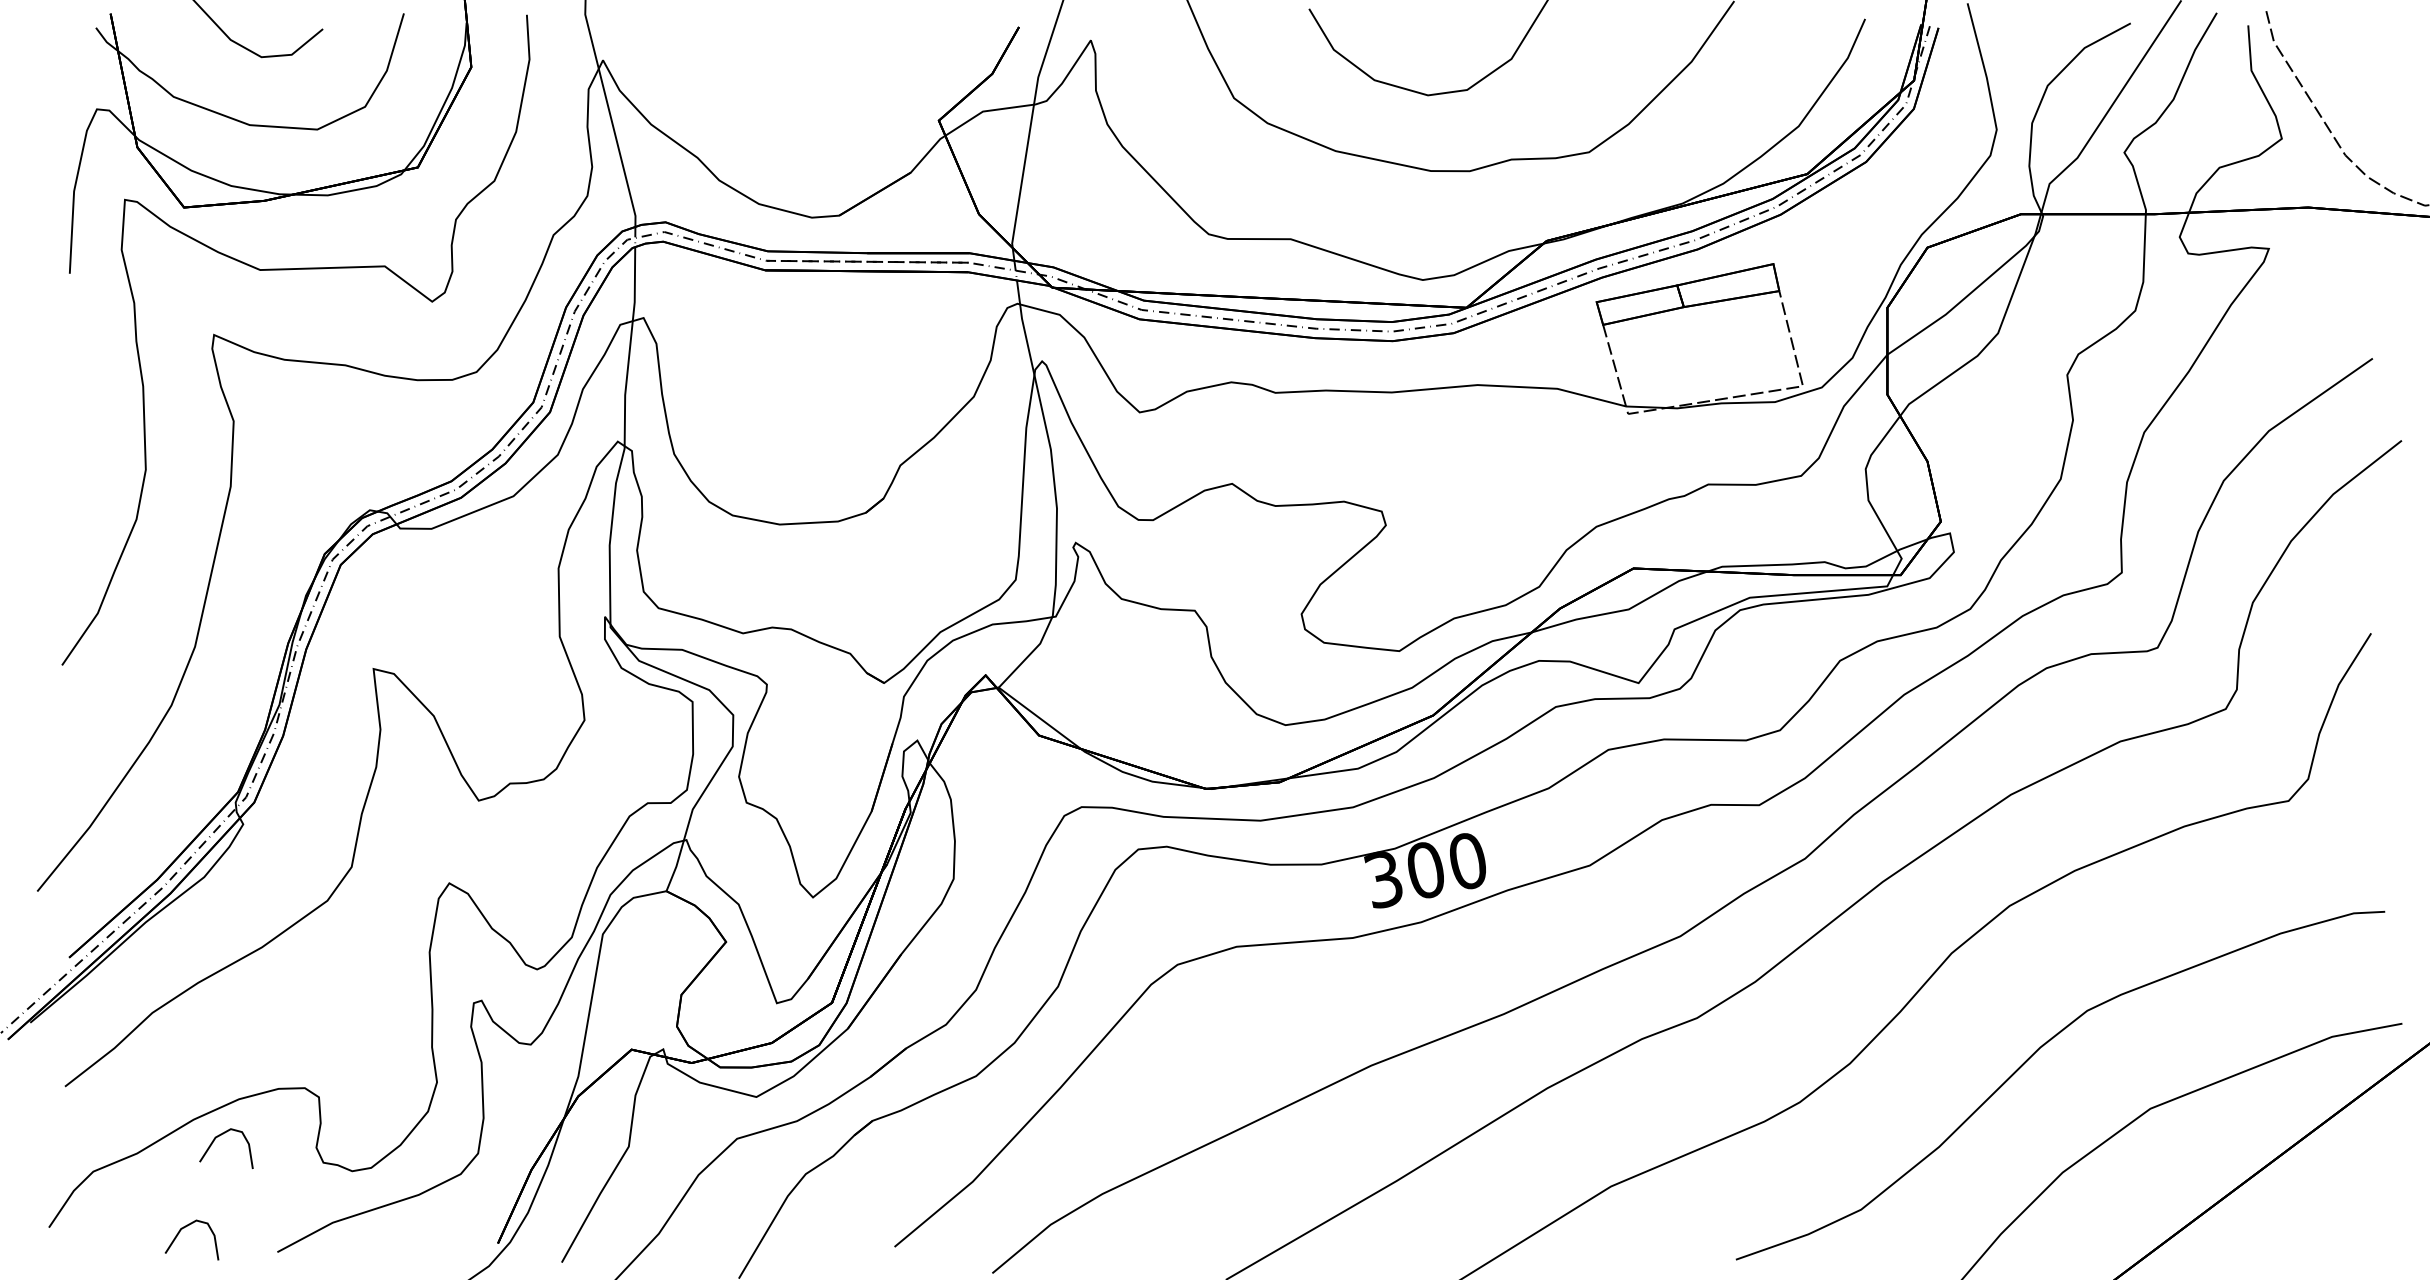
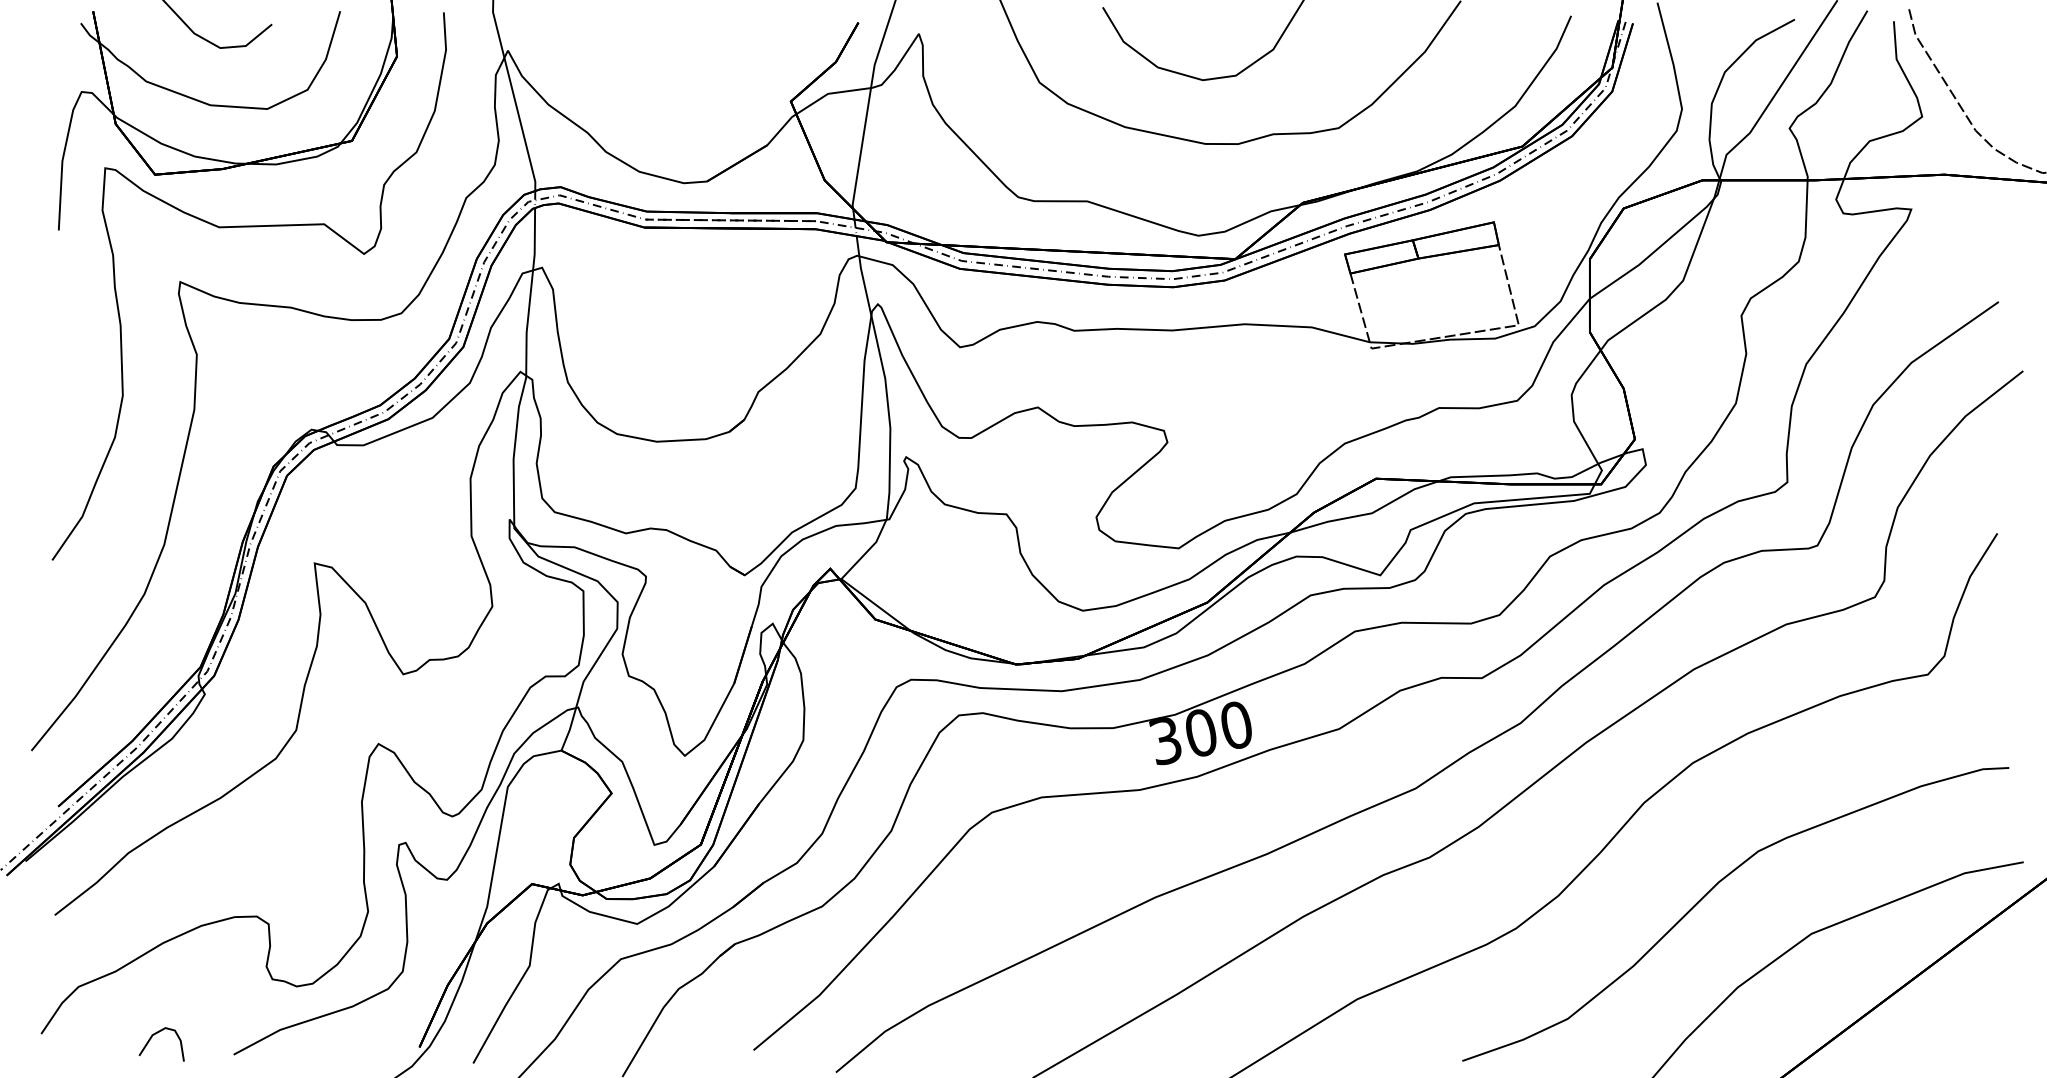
curve: (220, 1136) -> (185, 957), removed

